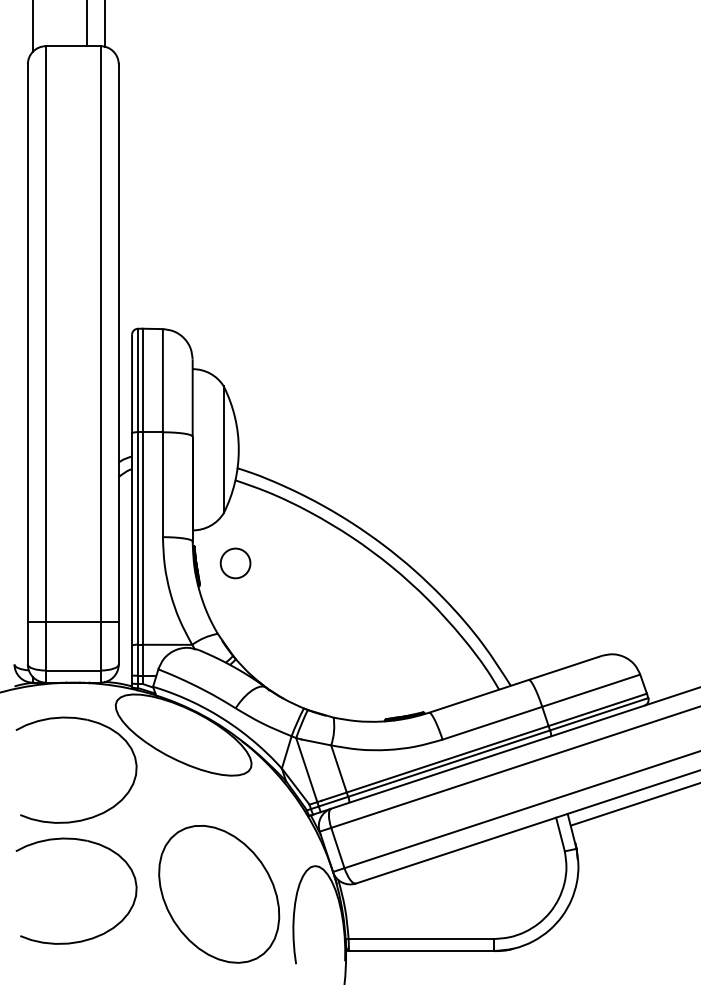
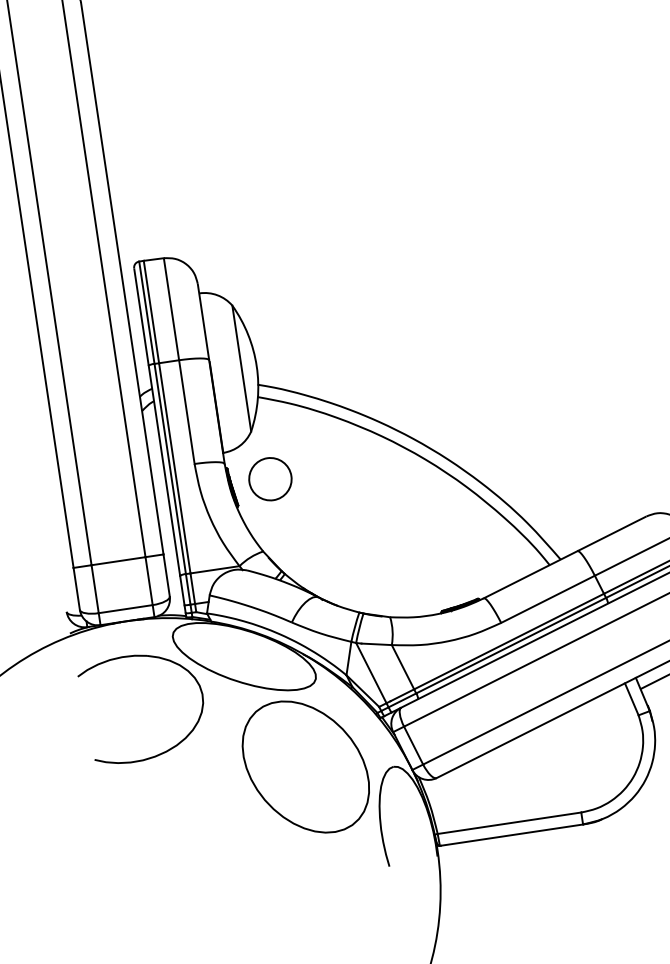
circle: (235, 563) -> (270, 479), size x1.43
part: (219, 894) -> (306, 767), moved
part: (96, 935) -> (187, 867), removed

